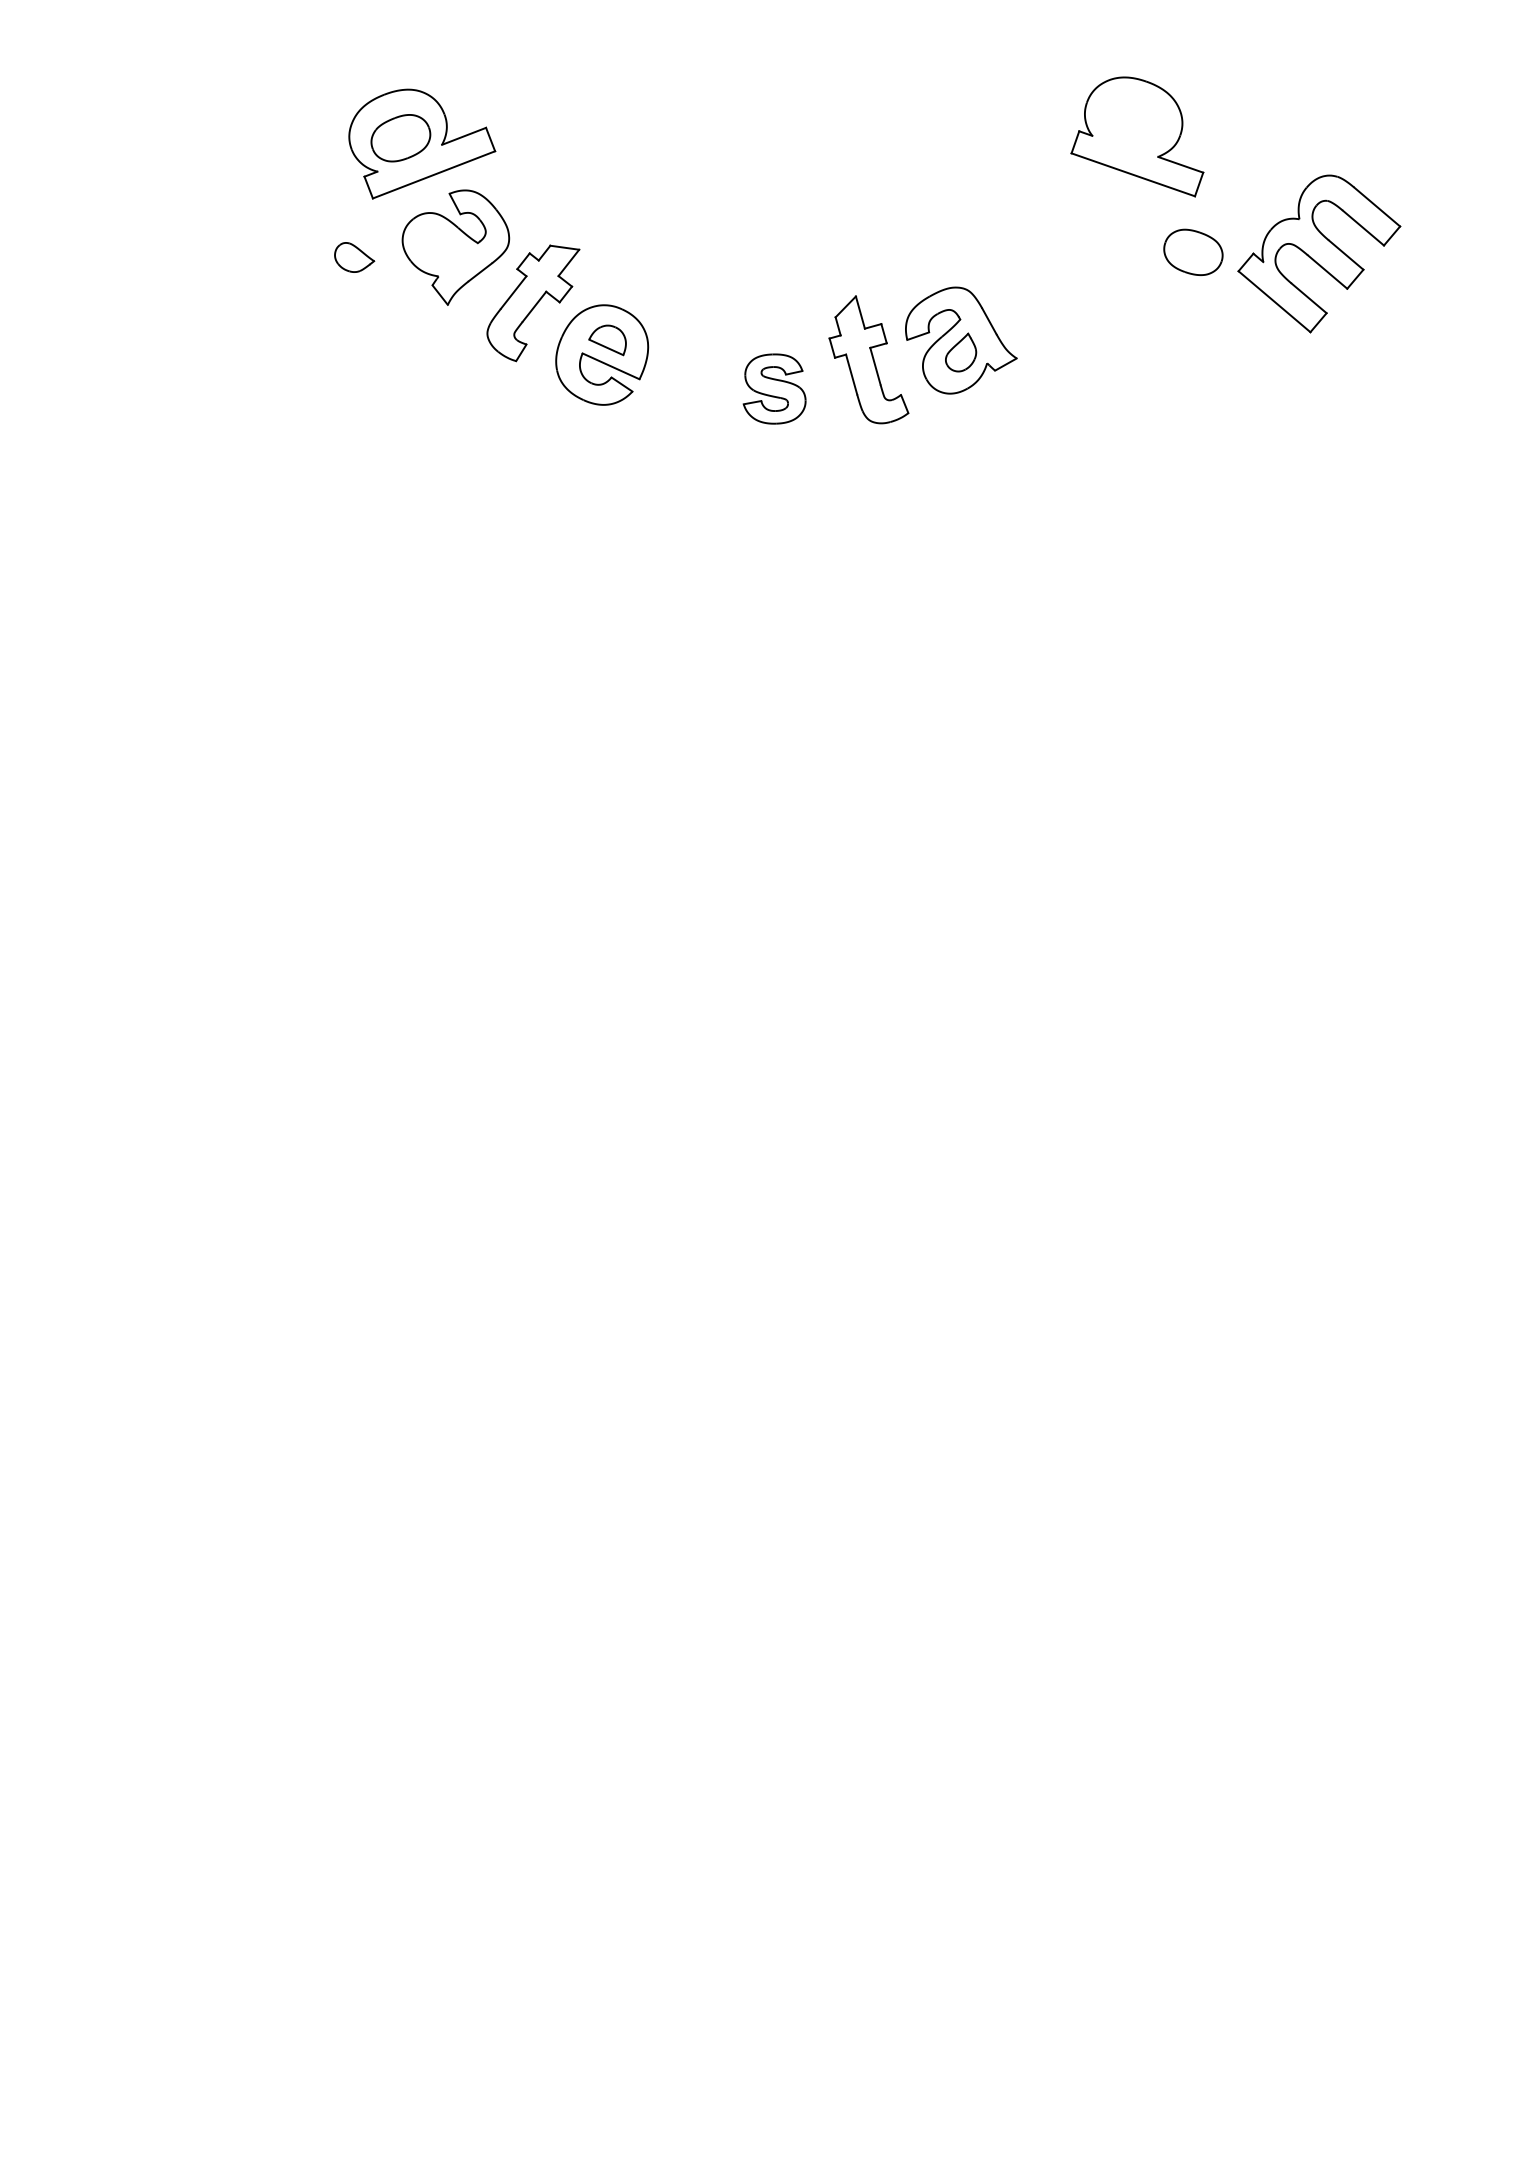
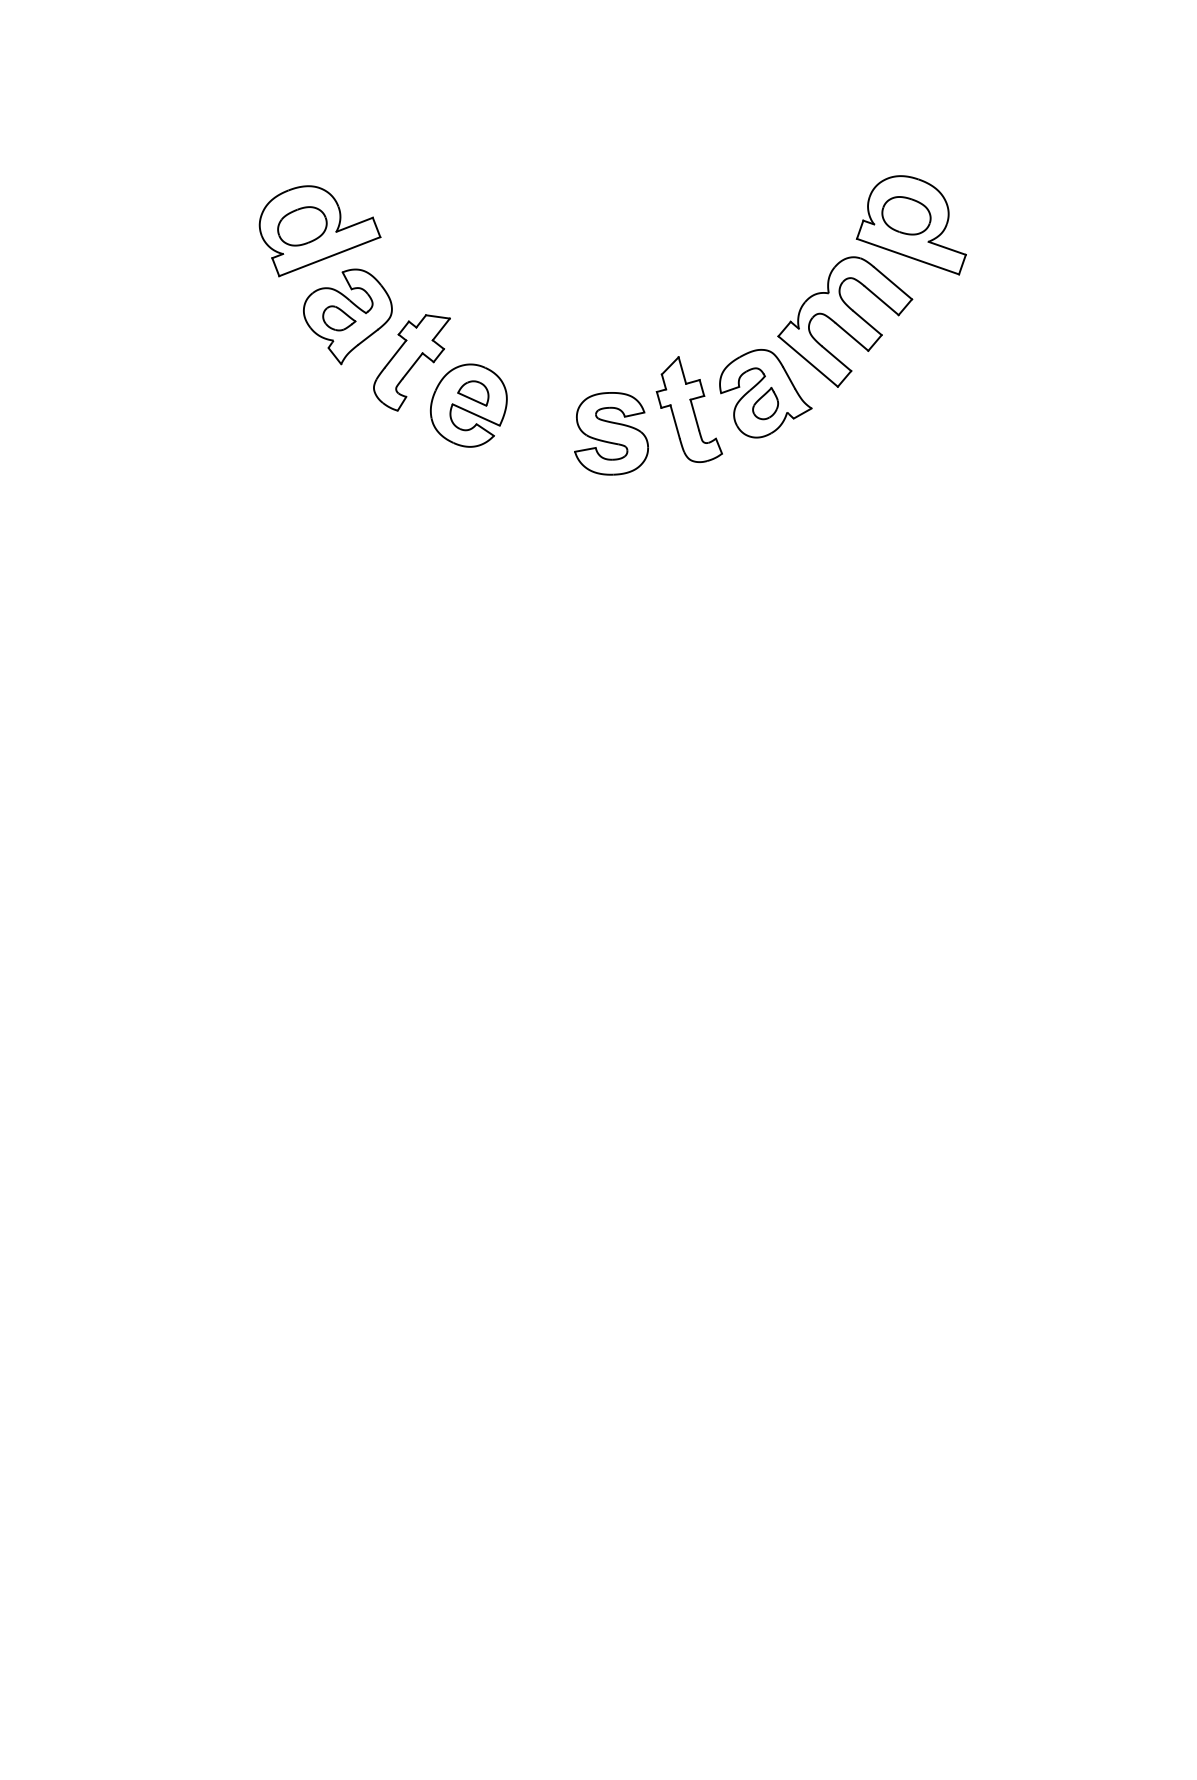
part: (1193, 251) -> (906, 215), moved
part: (1319, 253) -> (845, 321), moved
part: (354, 257) -> (339, 318), moved
part: (774, 388) -> (611, 433), size x1.43

